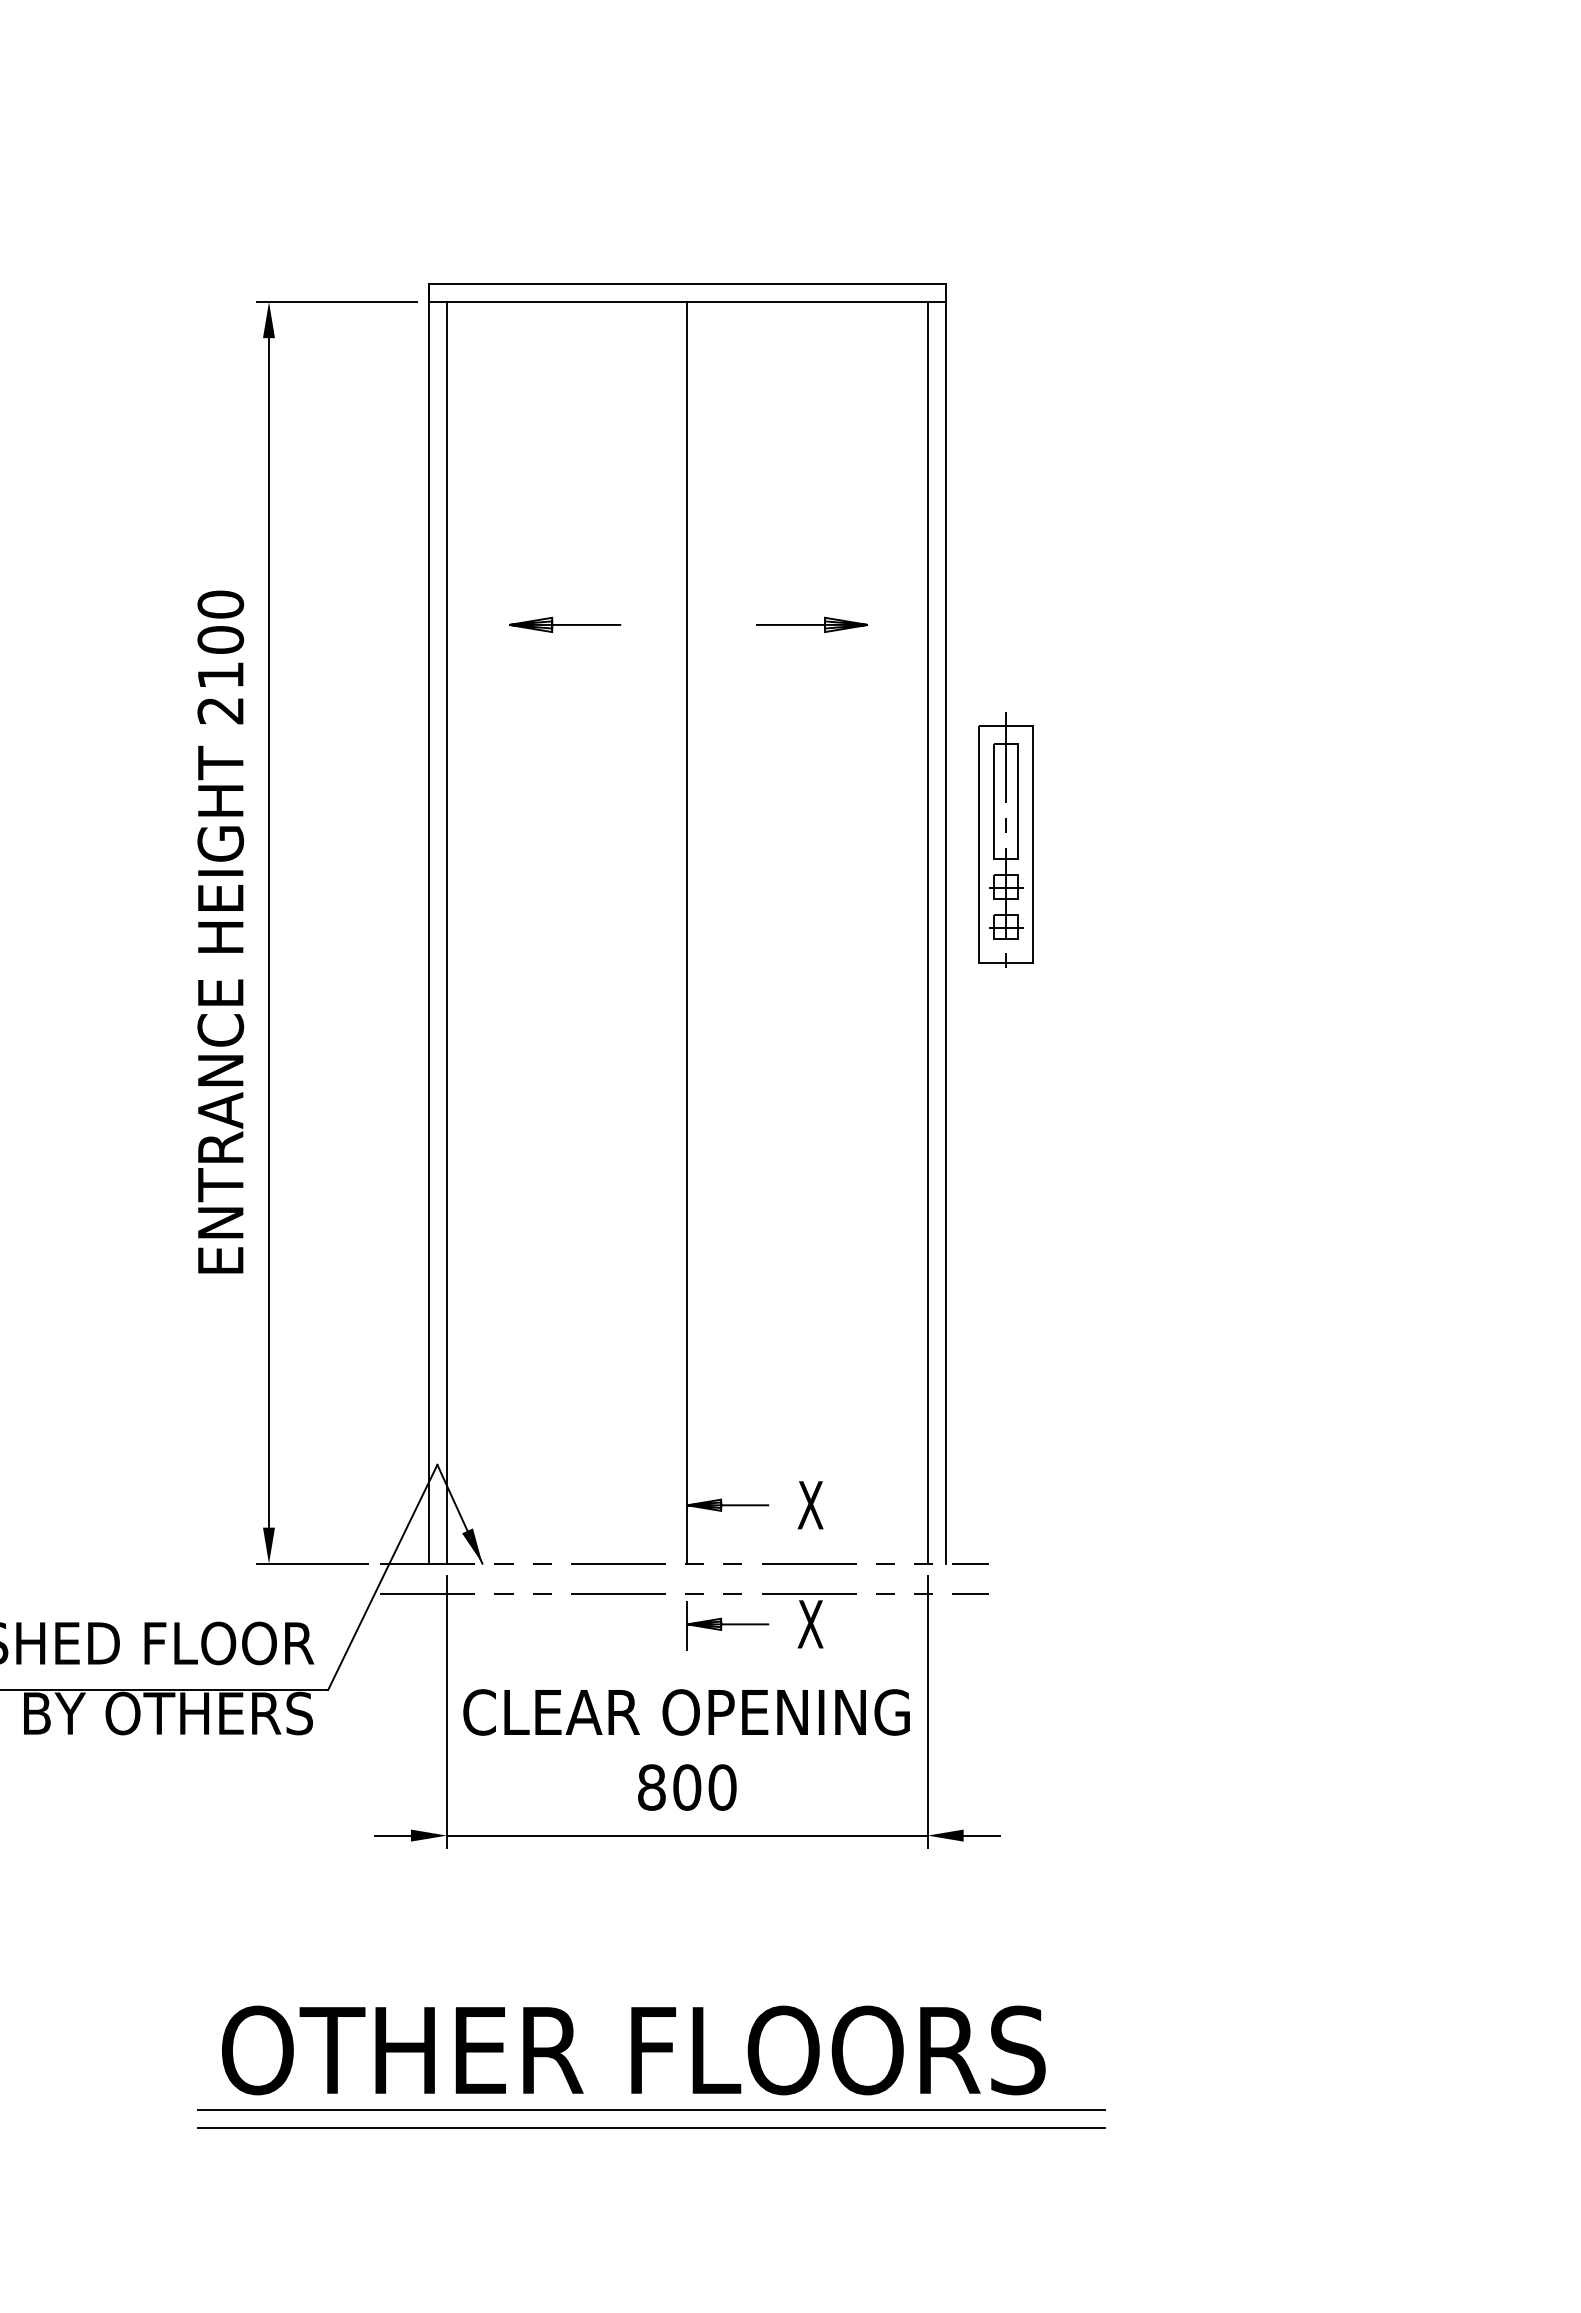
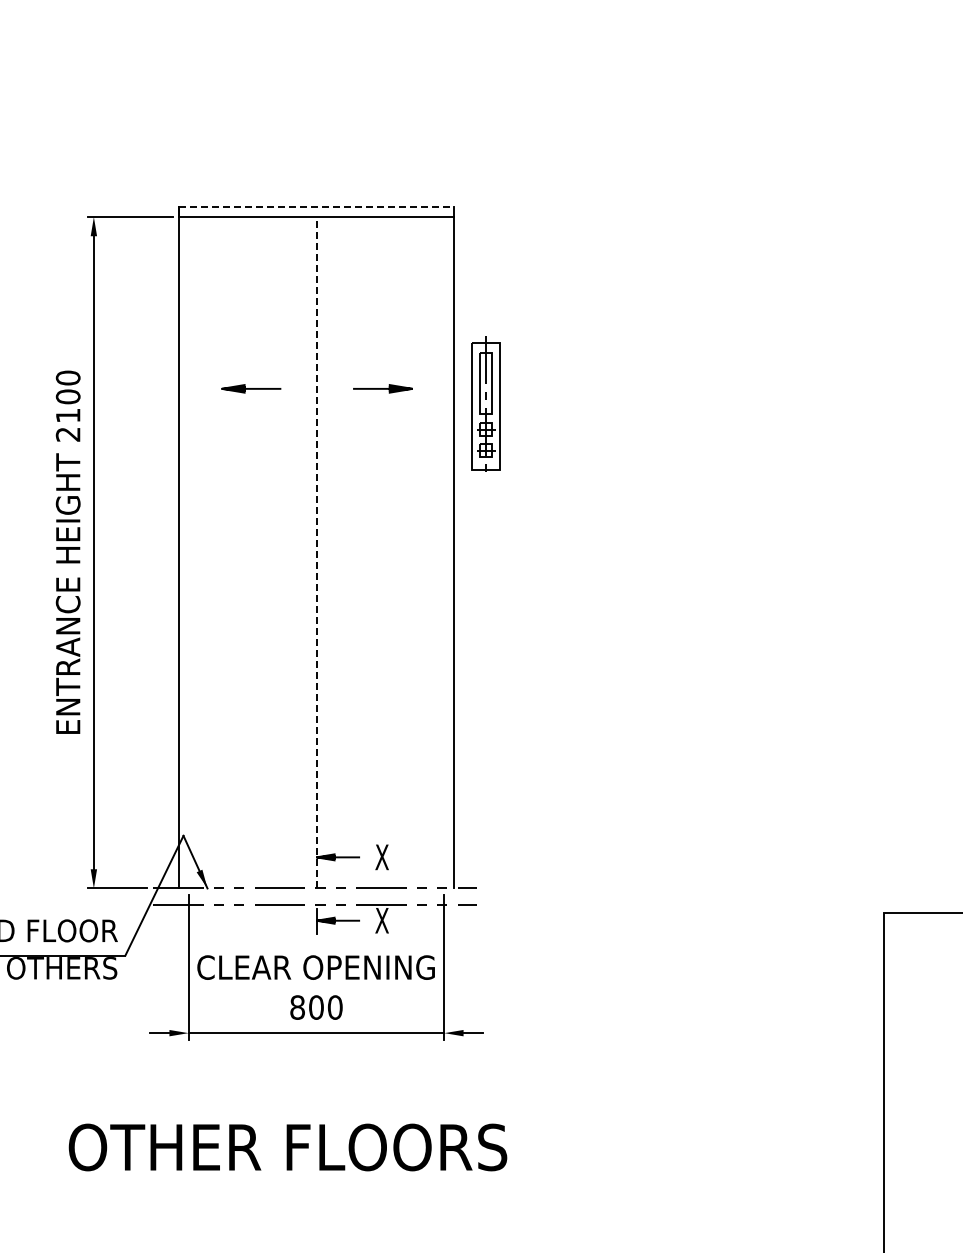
line: (689, 284) -> (317, 207), solid -> dashed
part: (1004, 838) -> (485, 403), moved
line: (446, 932) -> (188, 552), removed
line: (687, 932) -> (316, 552), solid -> dashed
line: (927, 932) -> (444, 552), removed
line: (649, 2110) -> (296, 1179), removed
line: (649, 2127) -> (296, 1188), removed

